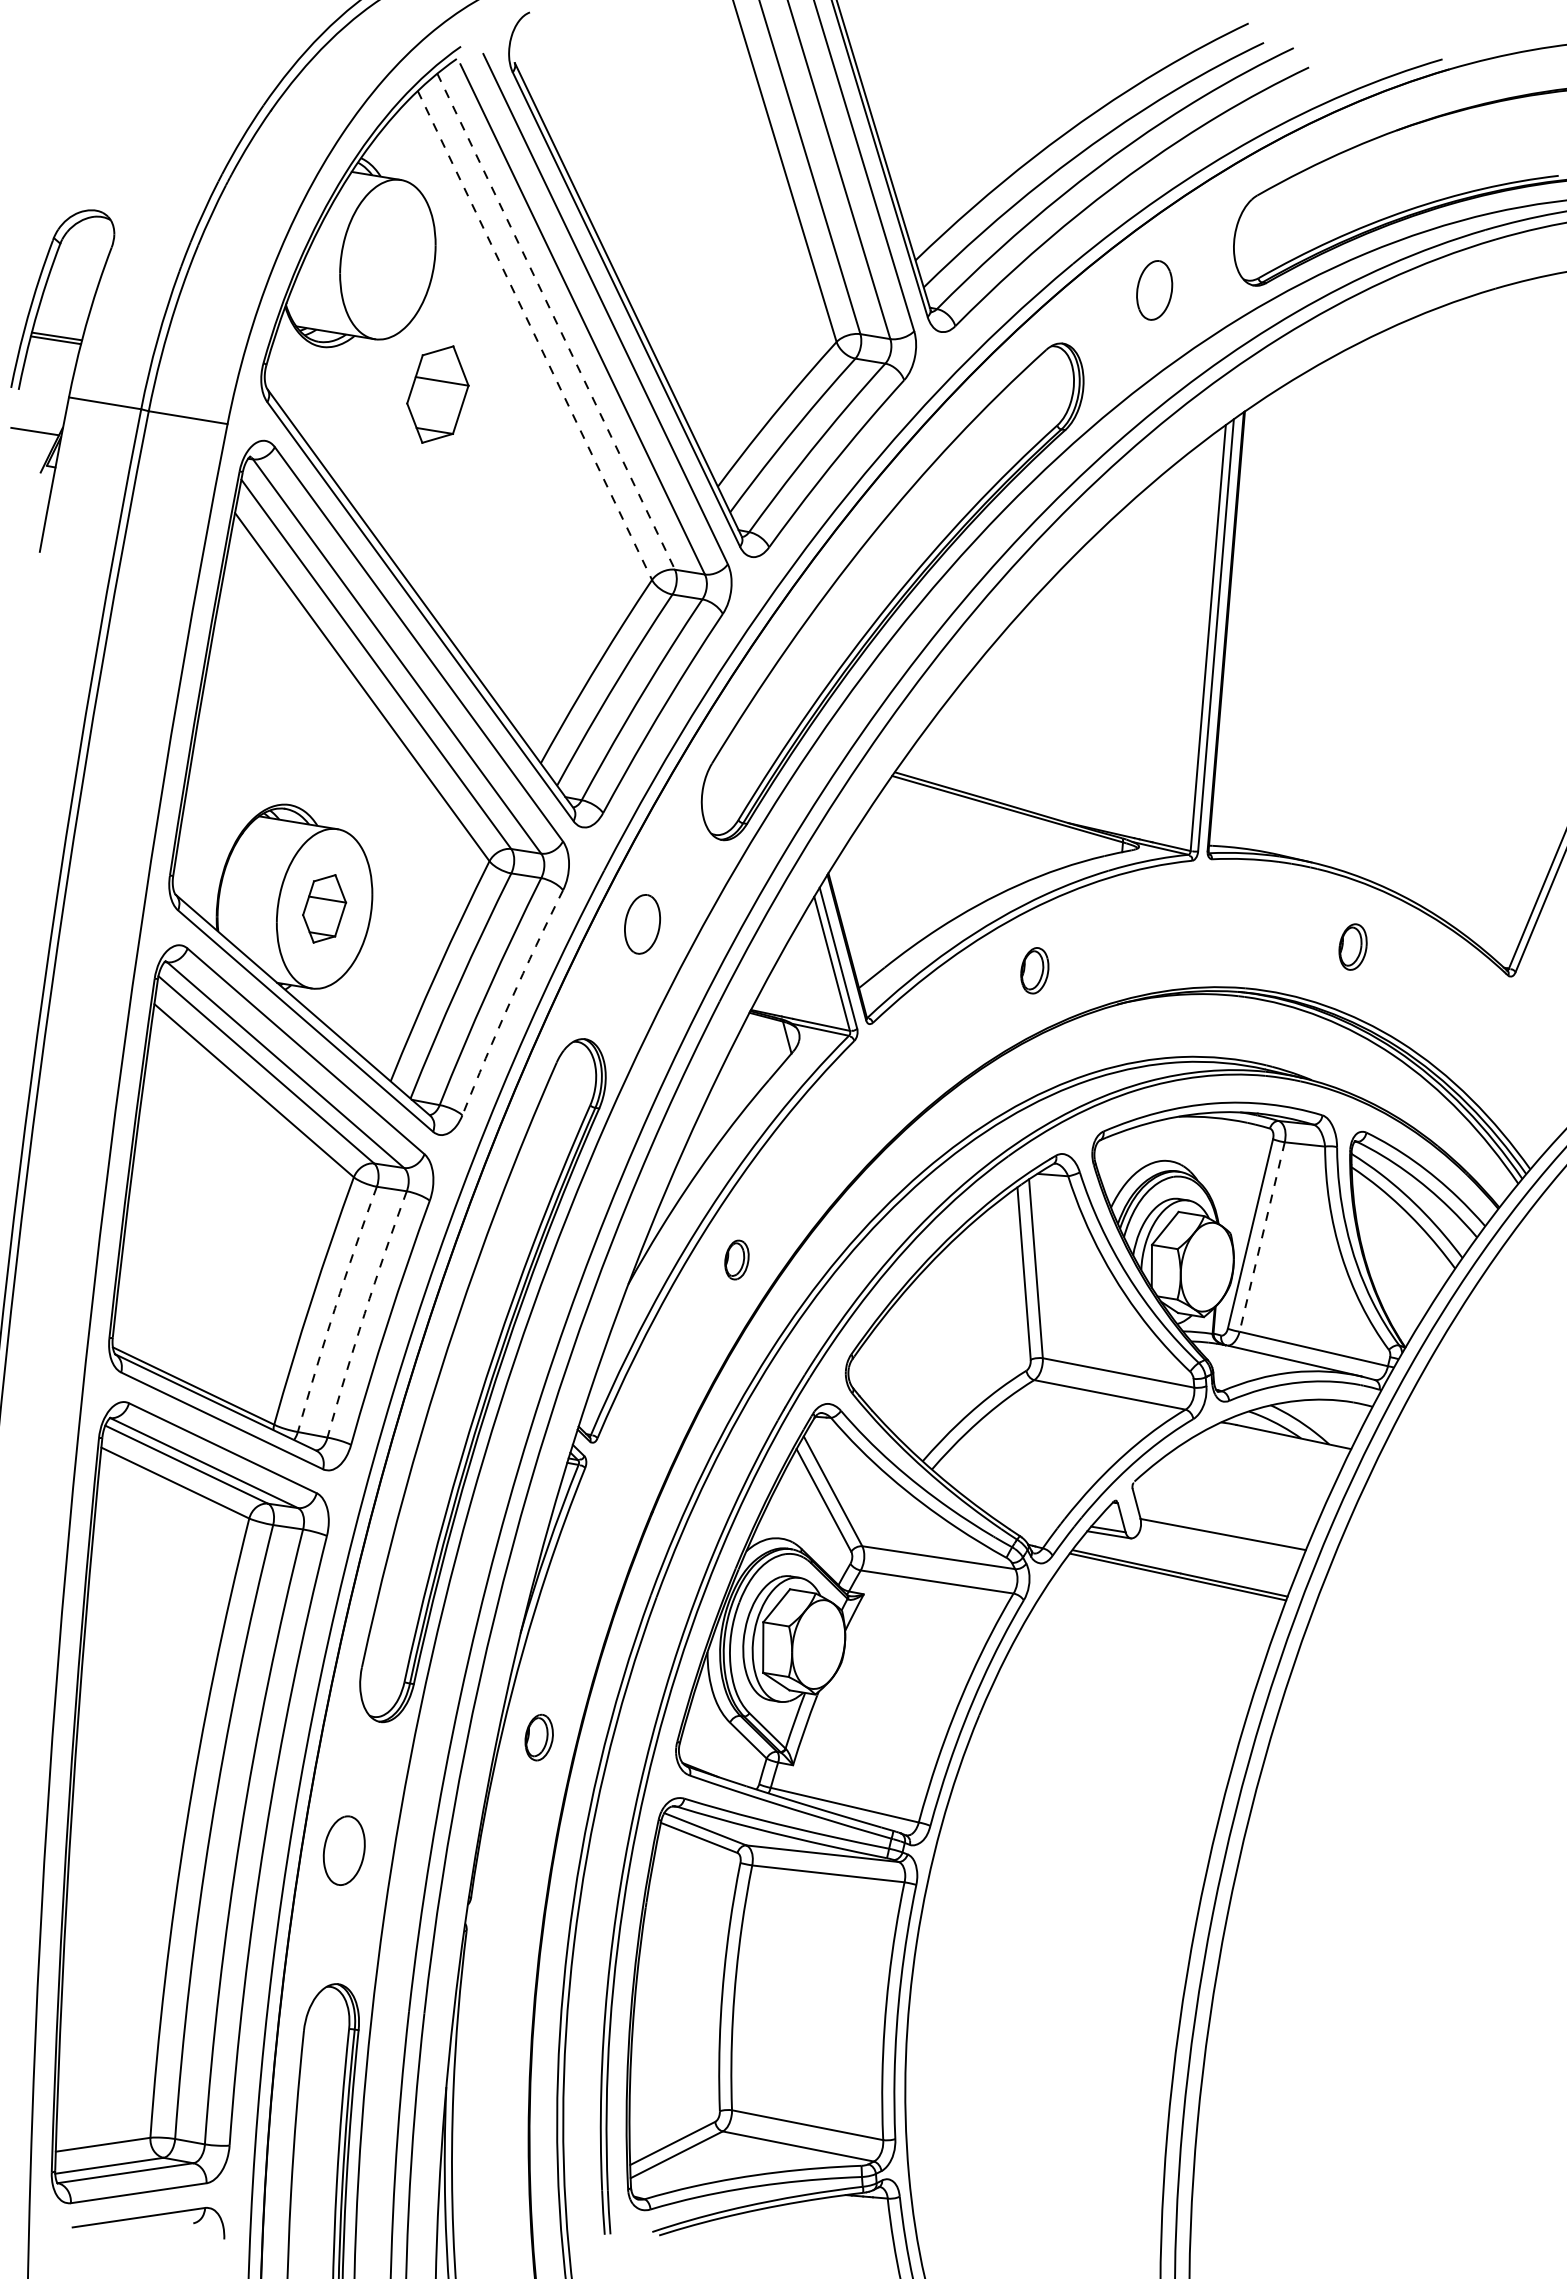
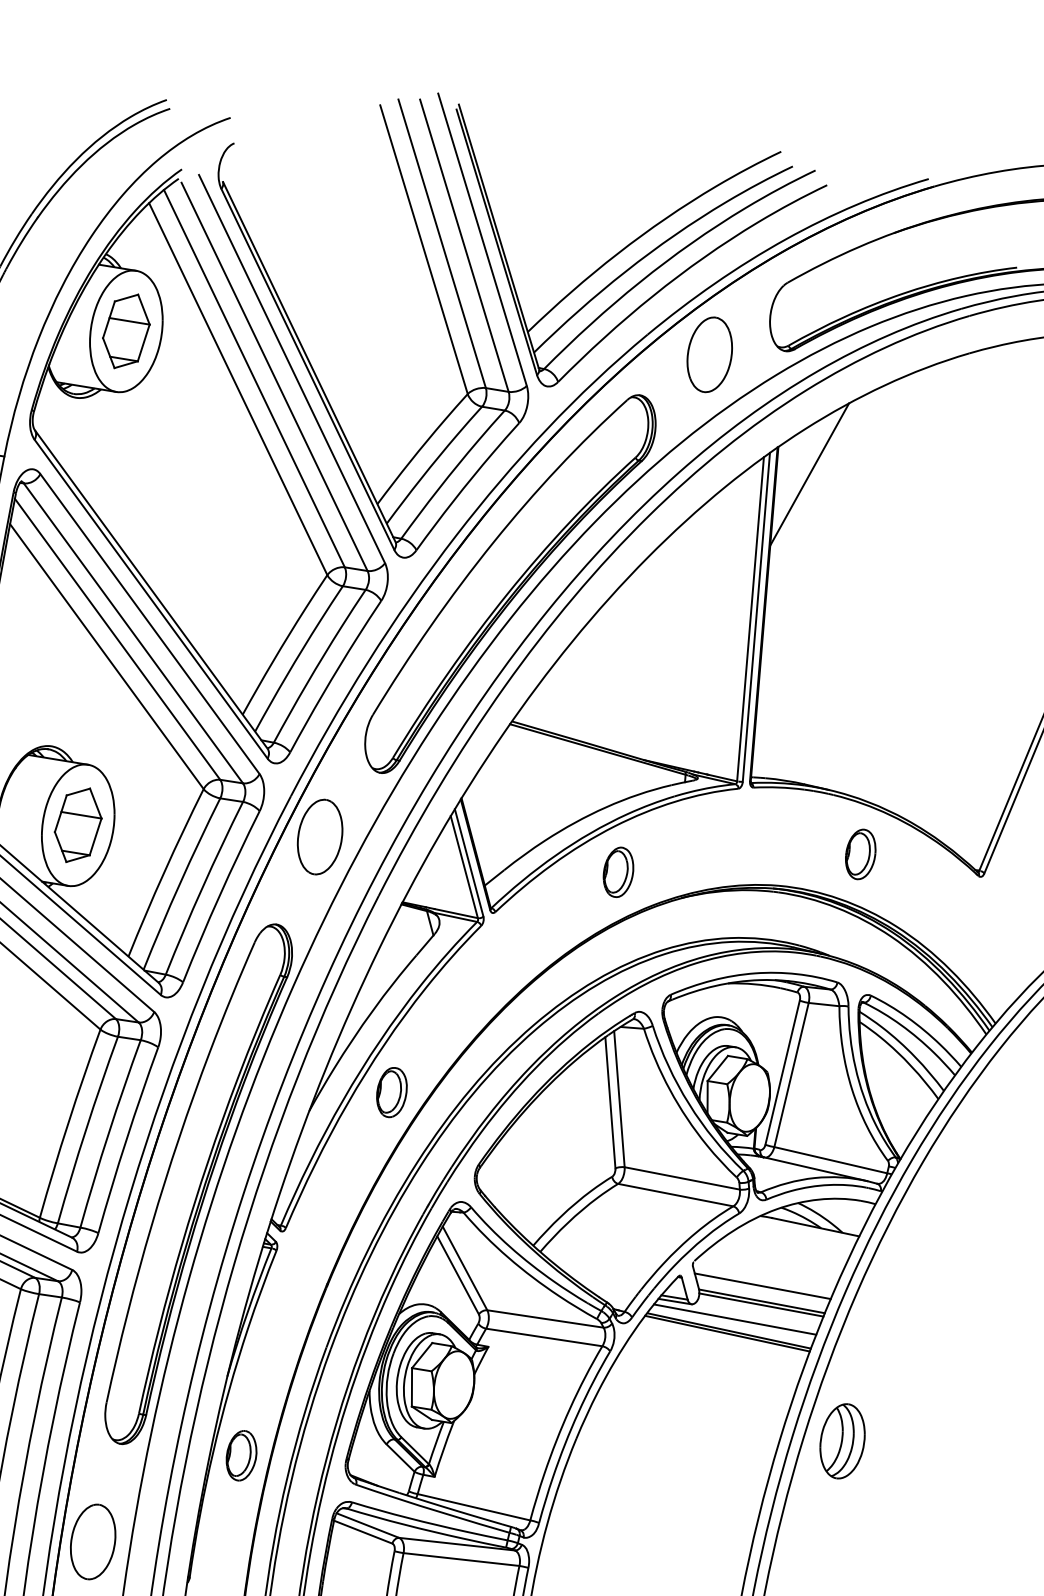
part: (1154, 290) -> (709, 354), size x1.67
line: (556, 322) -> (254, 379), dashed -> solid
line: (535, 335) -> (238, 389), dashed -> solid
part: (437, 394) -> (126, 331), moved
line: (1285, 447) -> (809, 474), added
part: (324, 908) -> (78, 825), size x1.43
part: (642, 924) -> (320, 837), size x1.67
part: (1352, 946) -> (860, 853), size x1.43
part: (1034, 970) -> (618, 872), size x1.43
arc: (510, 1001) -> (219, 895), dashed -> solid
line: (1262, 1237) -> (791, 1075), dashed -> solid
part: (736, 1259) -> (391, 1092), size x1.67
arc: (335, 1308) -> (86, 1129), dashed -> solid
arc: (364, 1313) -> (108, 1133), dashed -> solid
line: (1224, 1514) -> (762, 1286), added
line: (1222, 1539) -> (761, 1305), added
line: (1187, 1558) -> (734, 1319), added
part: (1329, 1718) -> (842, 1441), added
part: (538, 1737) -> (240, 1455), size x1.43
part: (344, 1850) -> (93, 1541), size x1.43

